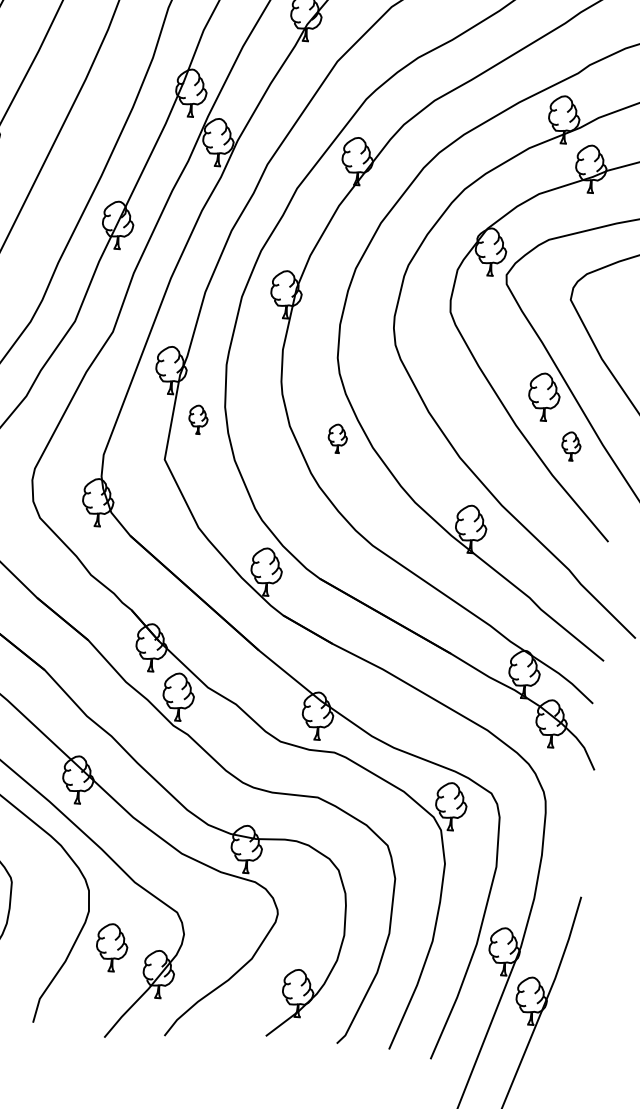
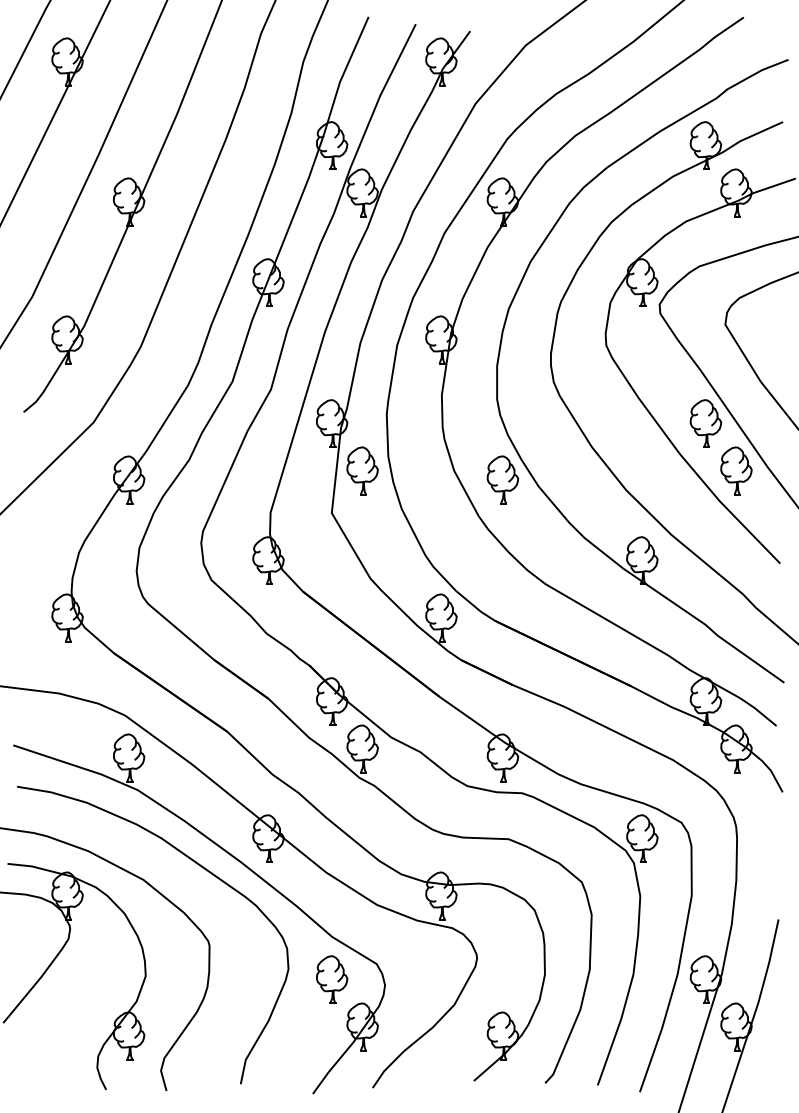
part: (198, 419) -> (362, 470), size x1.67
part: (337, 438) -> (502, 479), size x1.67
part: (571, 446) -> (736, 470), size x1.67
part: (112, 947) -> (332, 979), moved

